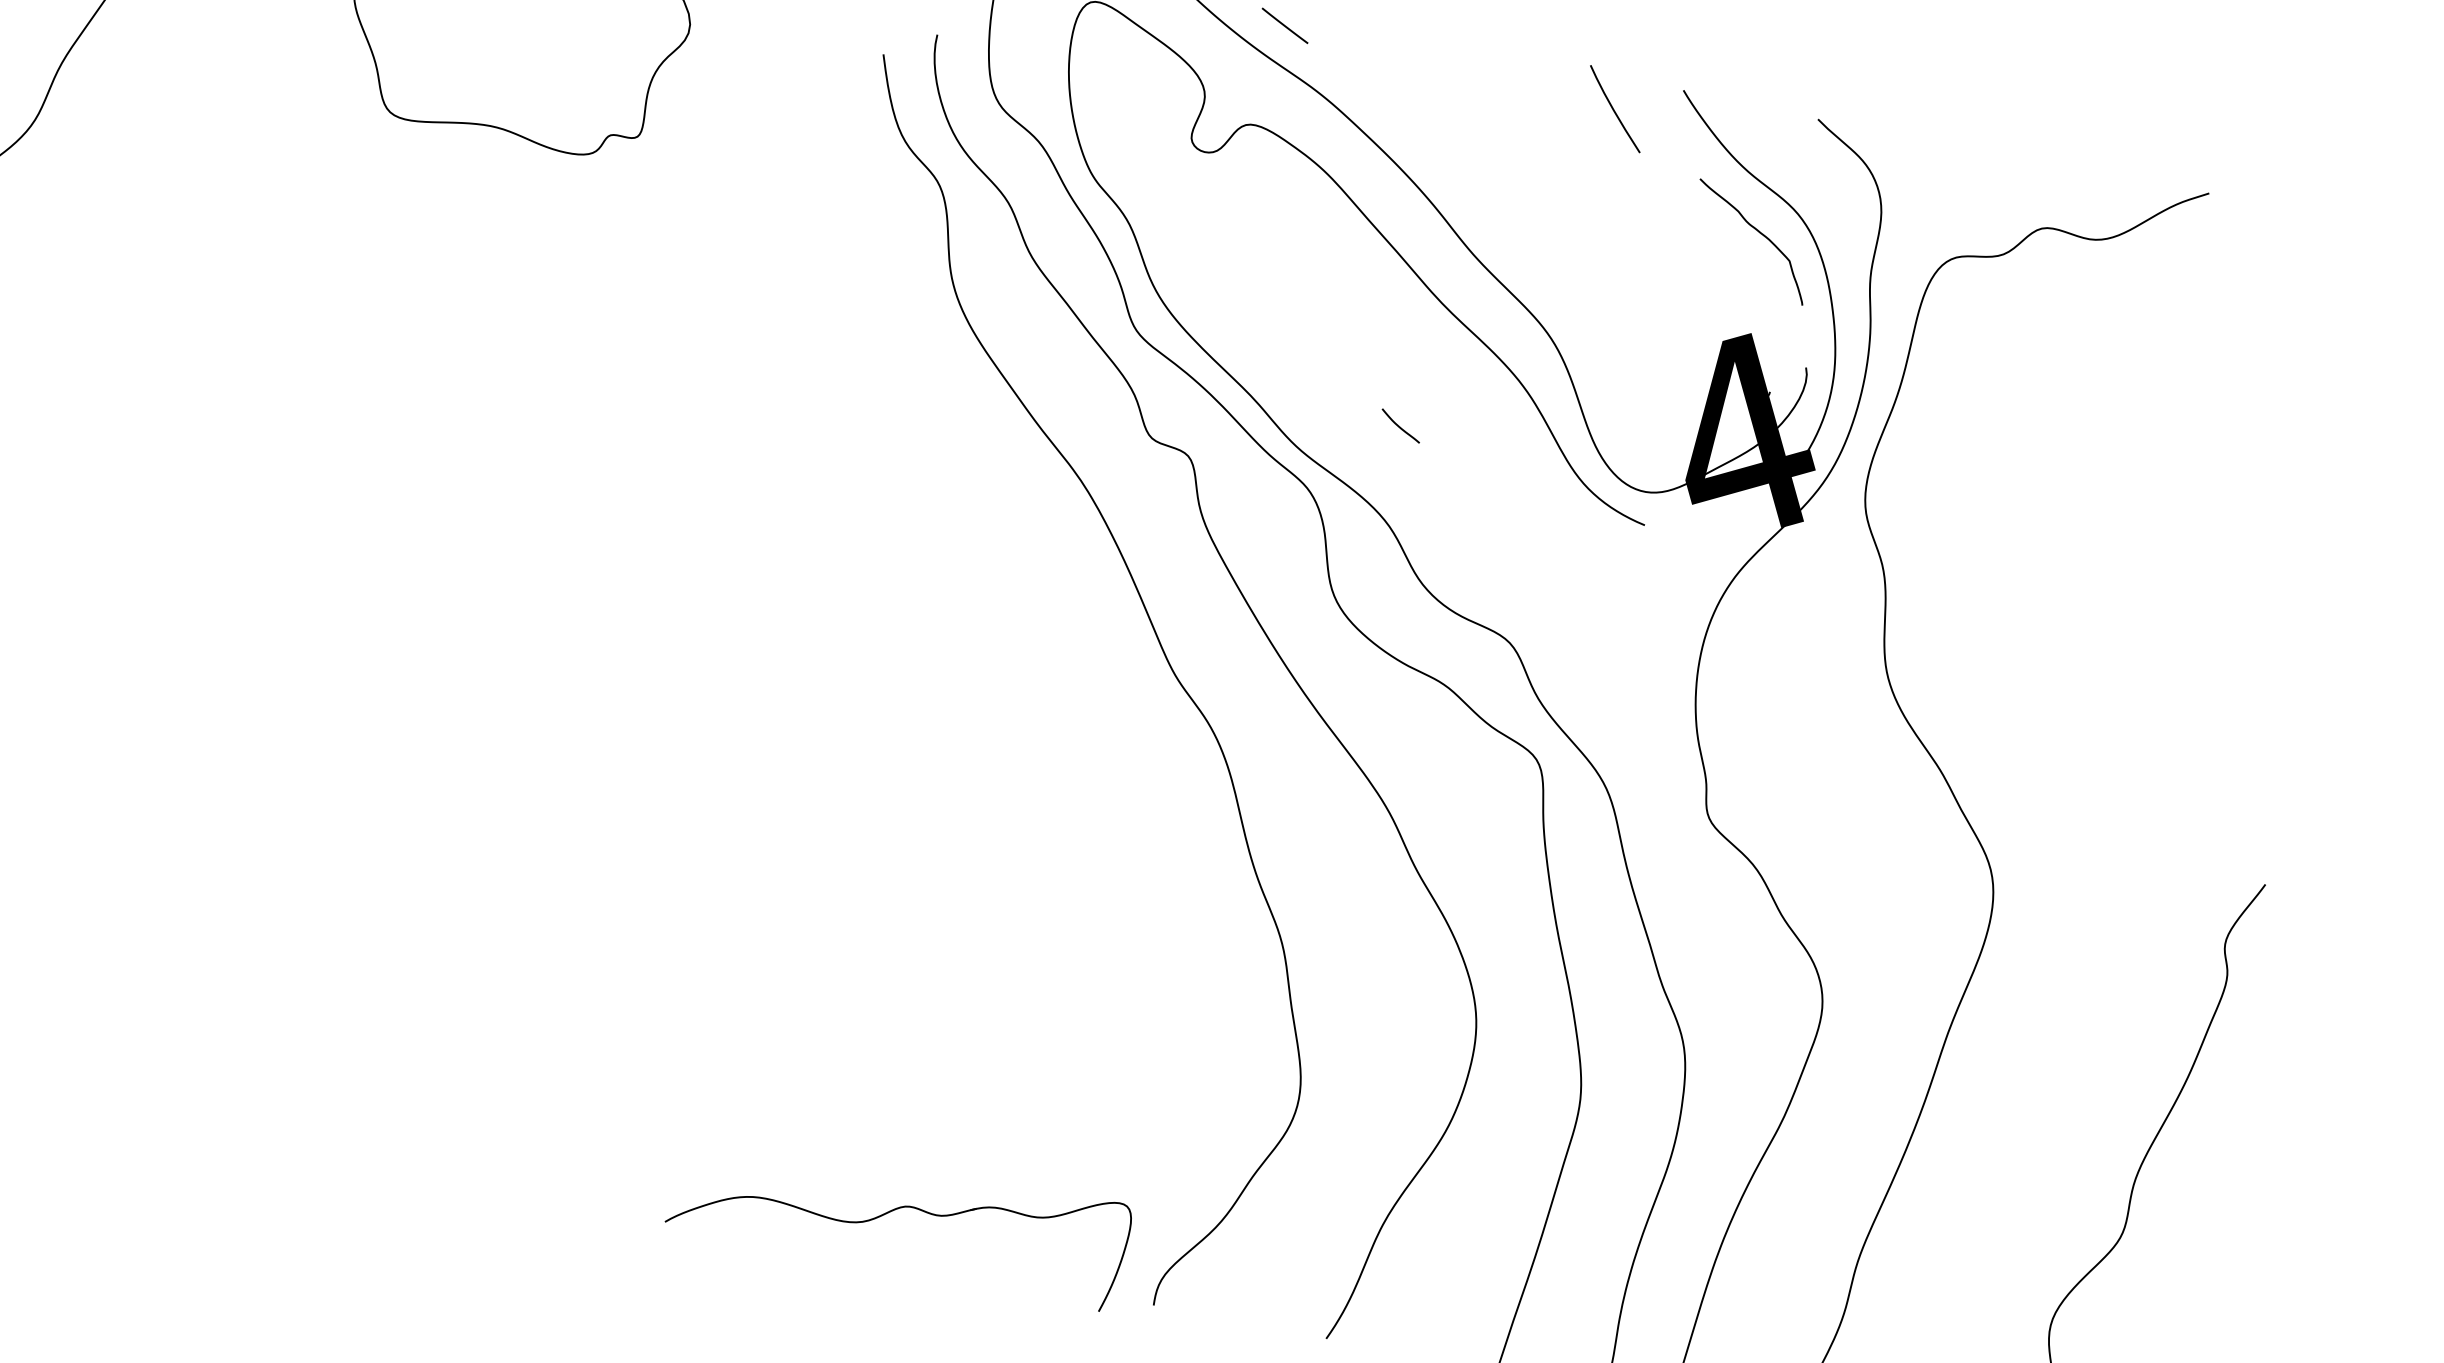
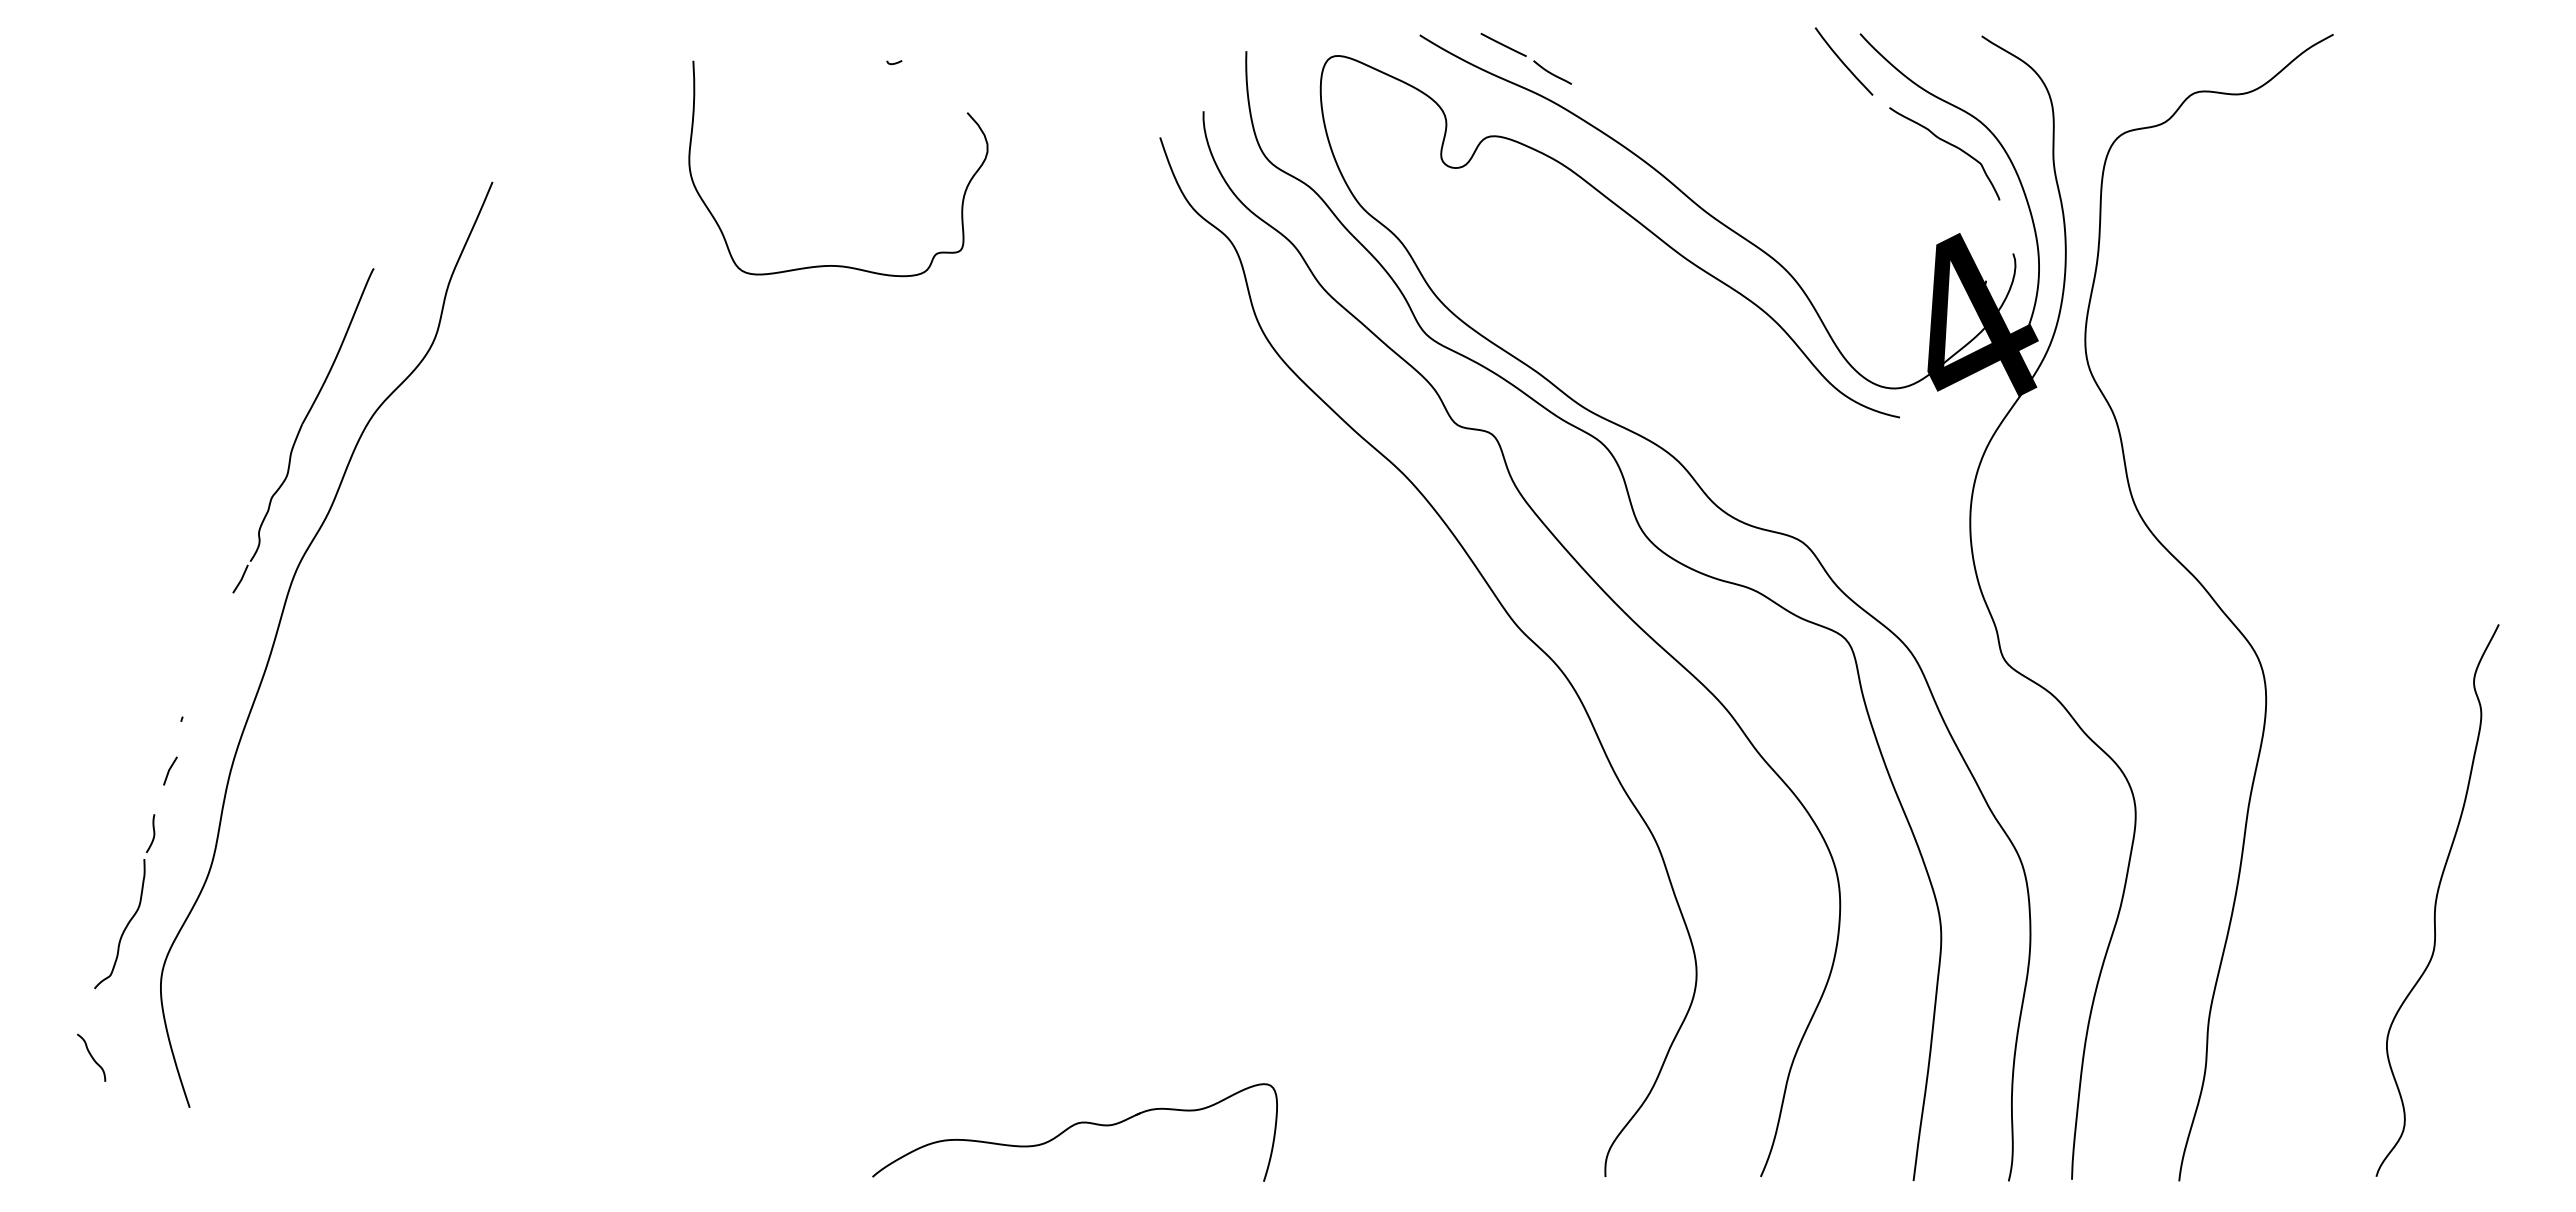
curve: (1614, 108) -> (1843, 61), moved
curve: (1399, 425) -> (1551, 72), moved
part: (899, 1216) -> (1074, 1132), moved

